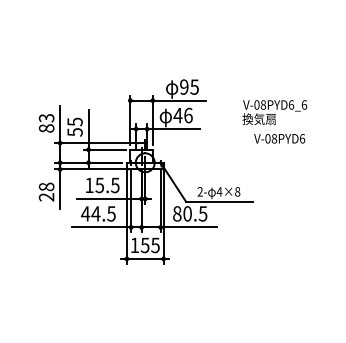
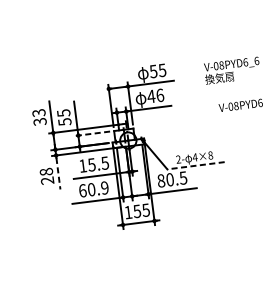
text: (184, 86) -> (153, 70), 95 -> 55
text: (274, 112) -> (231, 70), moved
text: (46, 128) -> (39, 121), 83 -> 33
line: (104, 149) -> (91, 133), solid -> dashed
line: (60, 191) -> (58, 174), solid -> dashed
line: (218, 201) -> (195, 165), solid -> dashed
text: (98, 213) -> (93, 189), 44.5 -> 60.9

